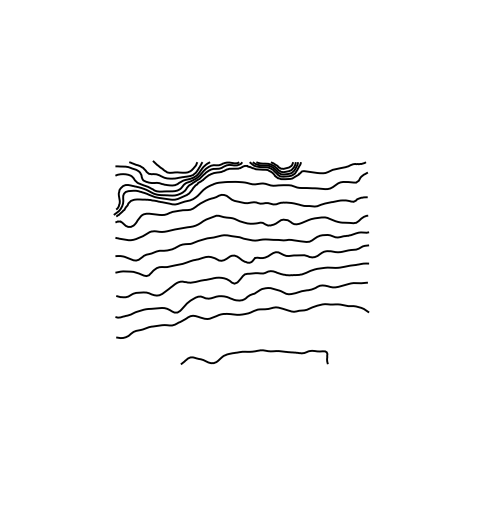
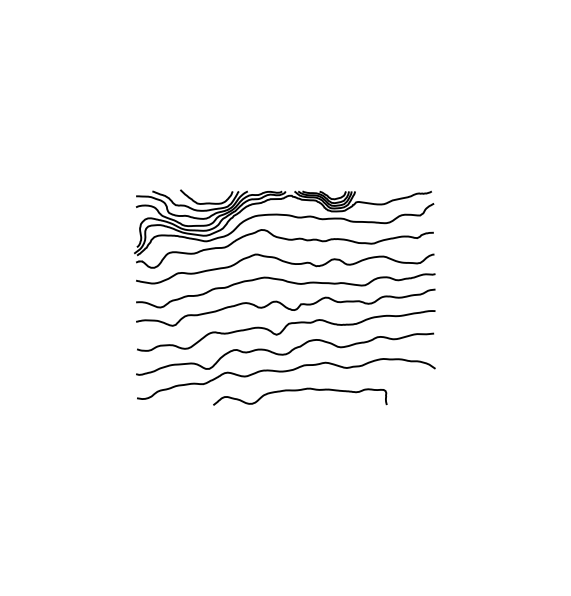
curve: (254, 352) -> (300, 391), moved

